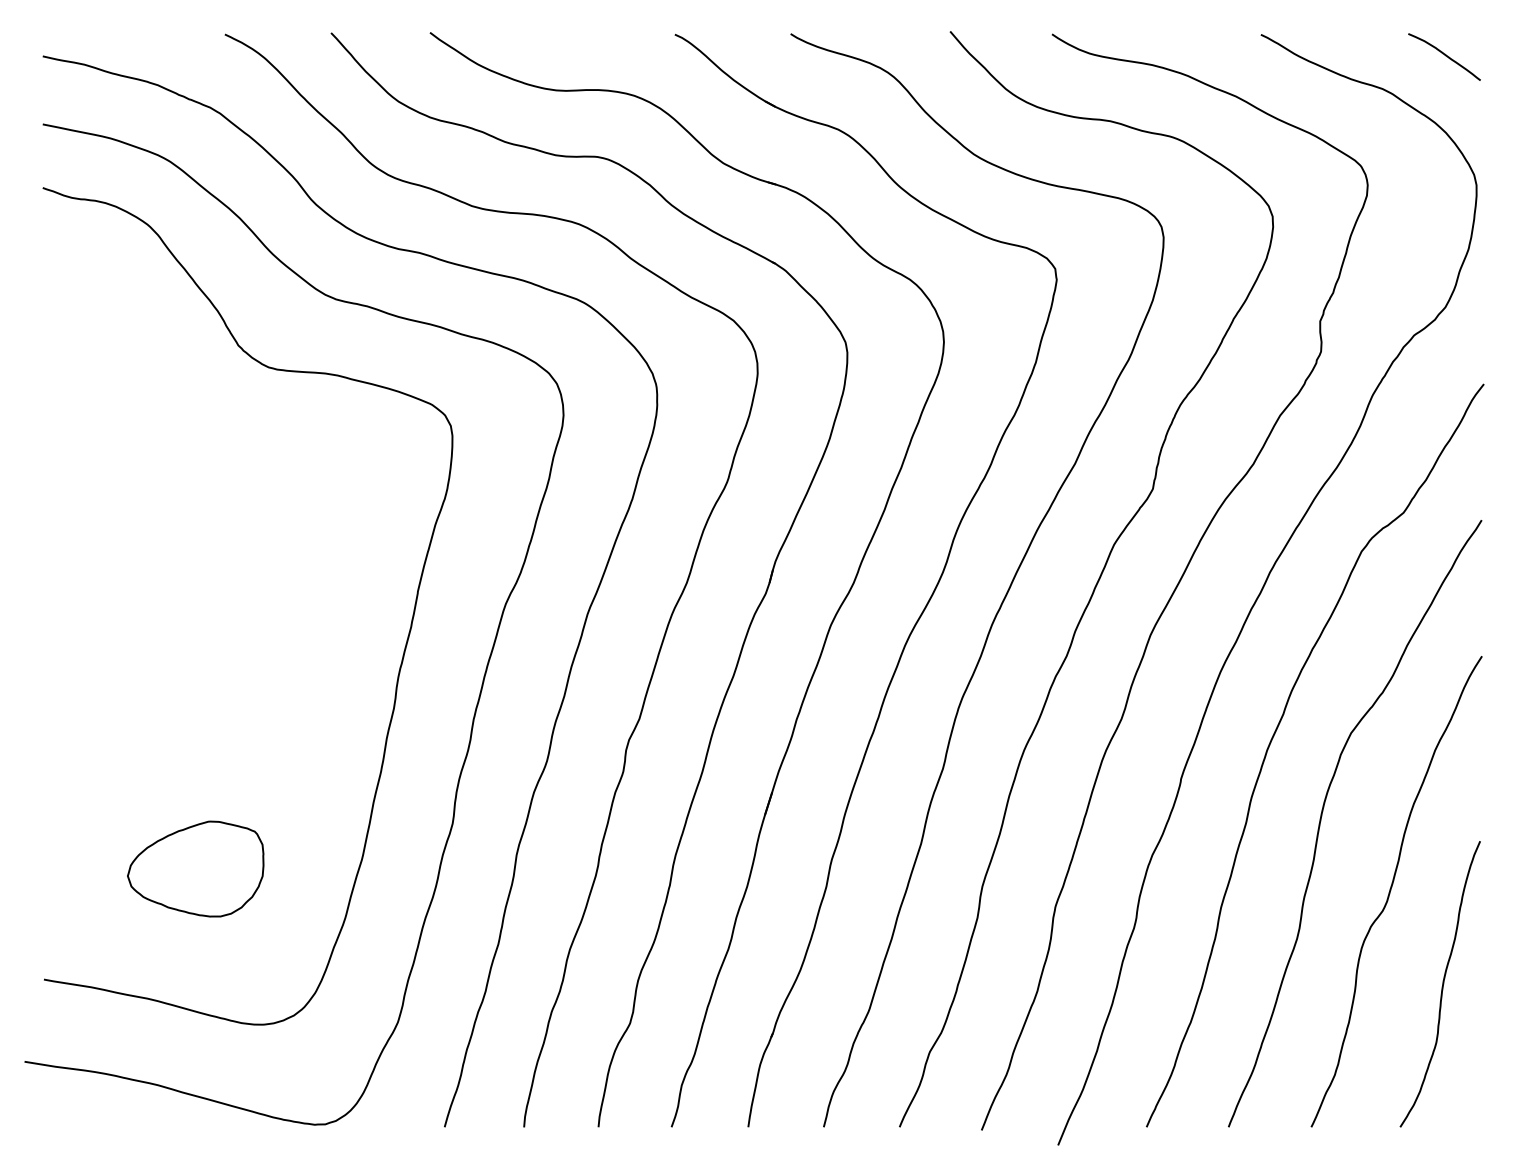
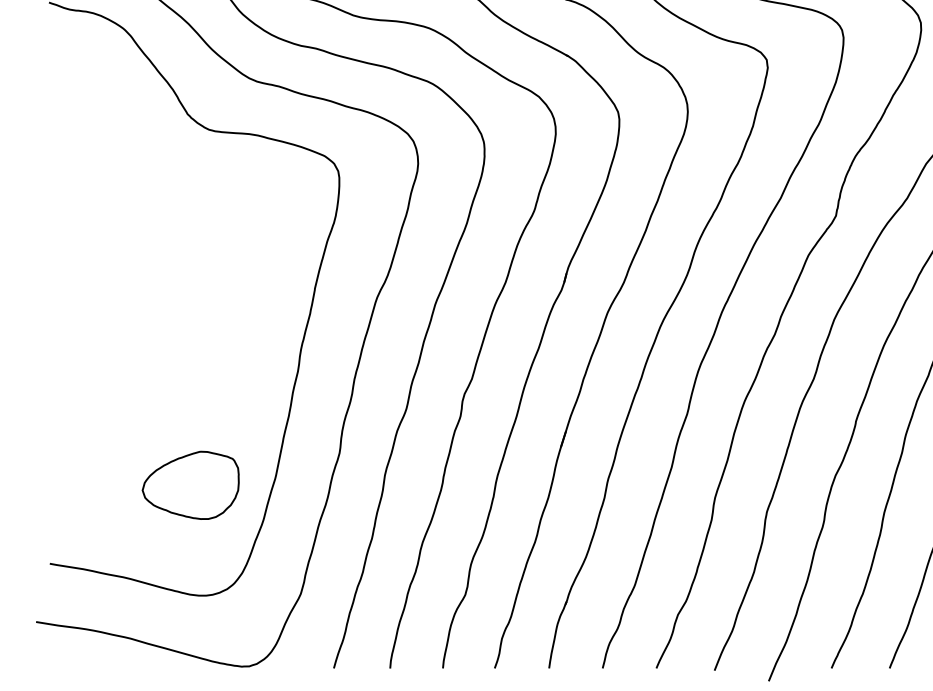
part: (195, 868) -> (190, 485), moved

